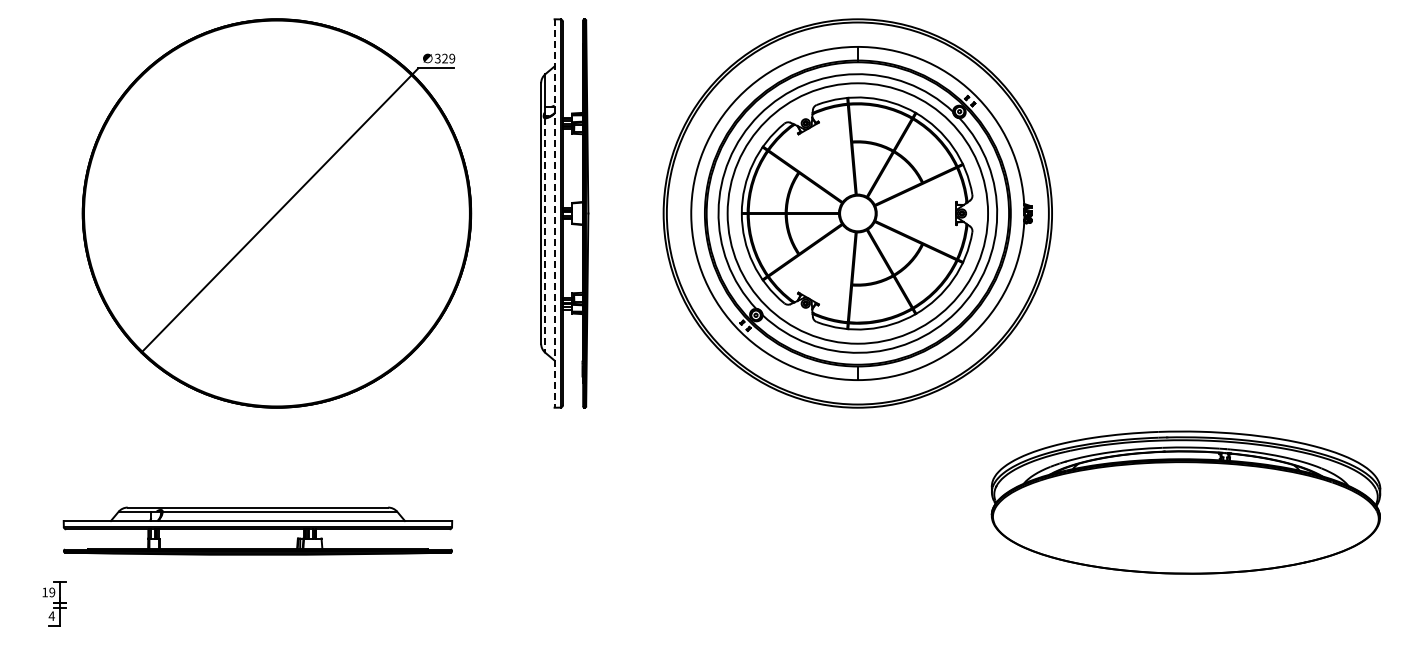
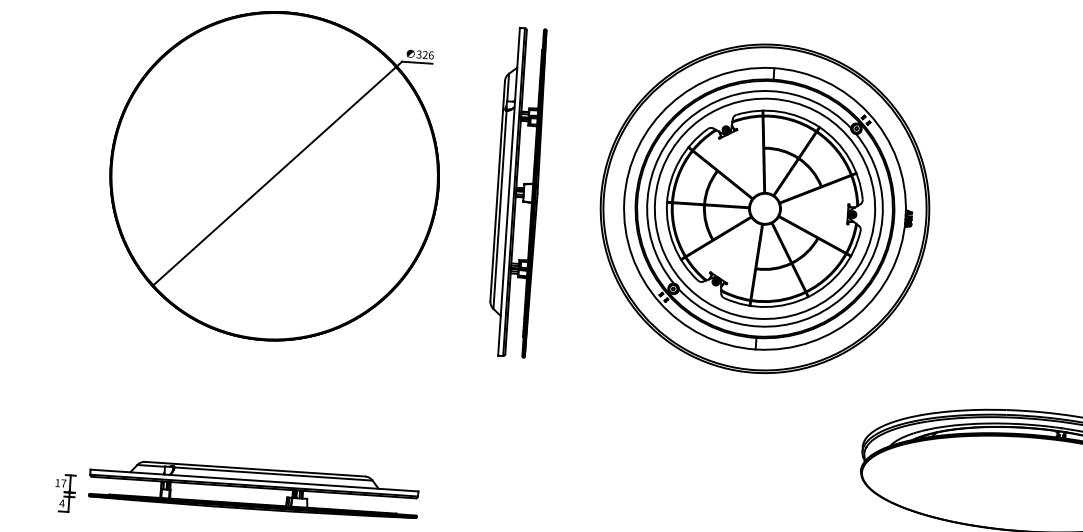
text: (452, 58) -> (431, 55), 329 -> 326
line: (554, 214) -> (508, 192), dashed -> solid
line: (545, 236) -> (500, 210), dashed -> solid
part: (257, 530) -> (253, 488), moved
text: (52, 592) -> (64, 483), 19 -> 17

